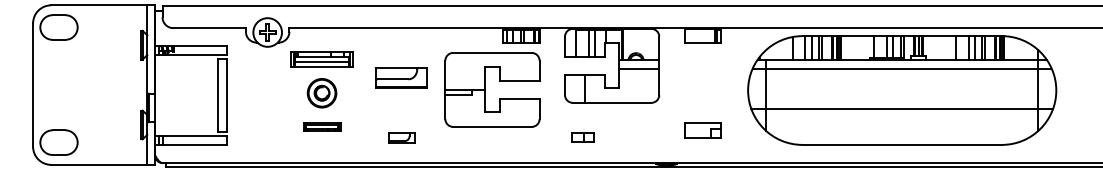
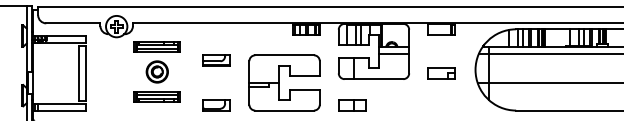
part: (401, 77) -> (216, 60), size x0.71
part: (485, 89) -> (279, 82), moved
part: (321, 126) -> (156, 96), size x1.67
part: (702, 130) -> (441, 73), moved
part: (401, 137) -> (216, 105), size x1.43
part: (582, 137) -> (351, 105), size x1.67

